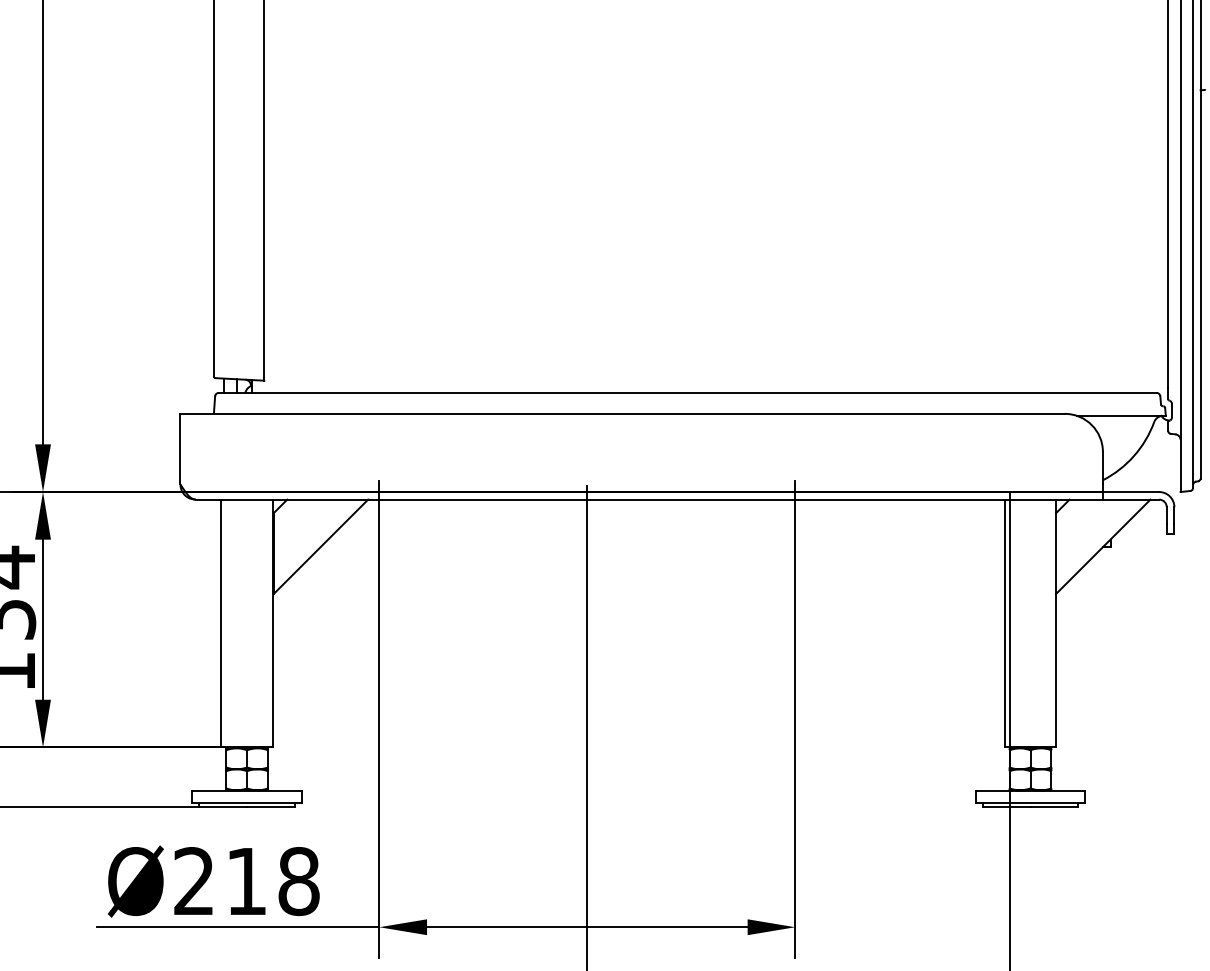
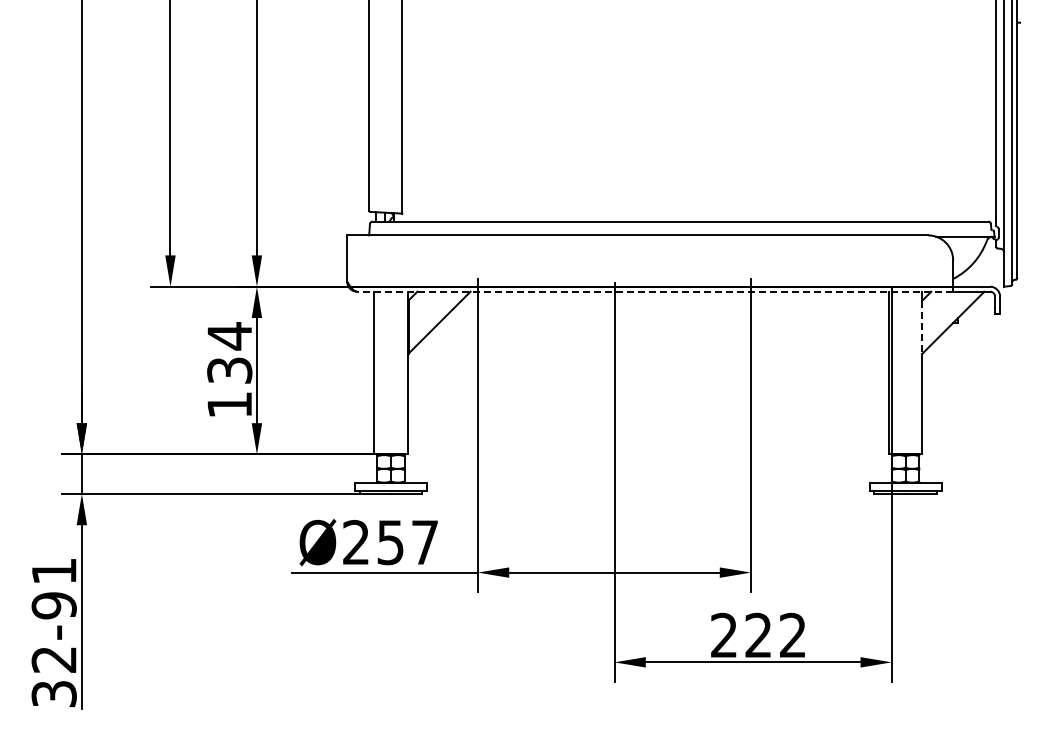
line: (649, 499) -> (655, 291), solid -> dashed
line: (1056, 554) -> (922, 327), solid -> dashed
text: (272, 881) -> (407, 542), Ø218 -> Ø257

